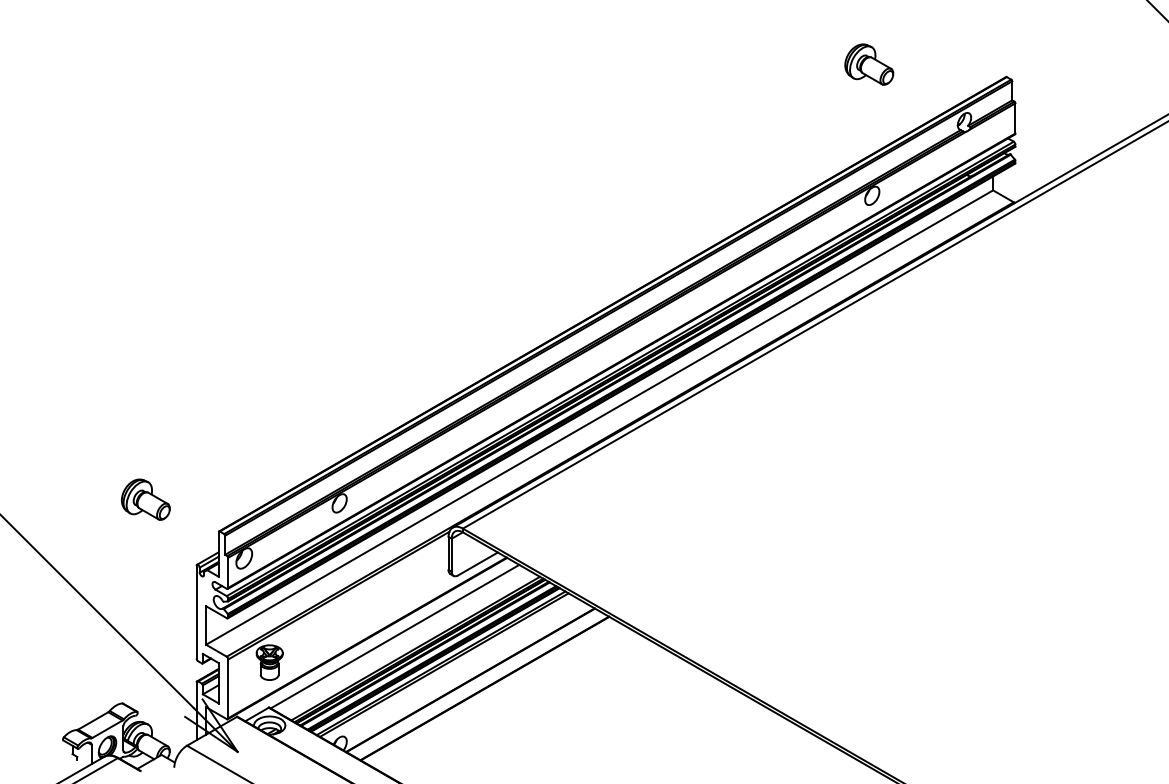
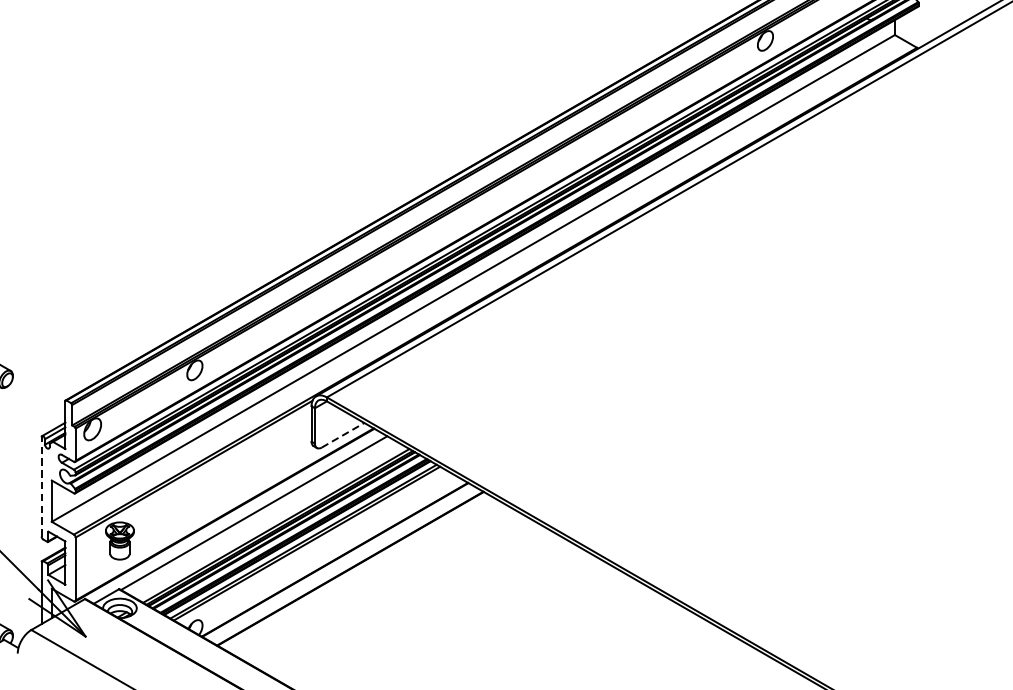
line: (477, 563) -> (342, 434), solid -> dashed
line: (196, 611) -> (41, 486), solid -> dashed

